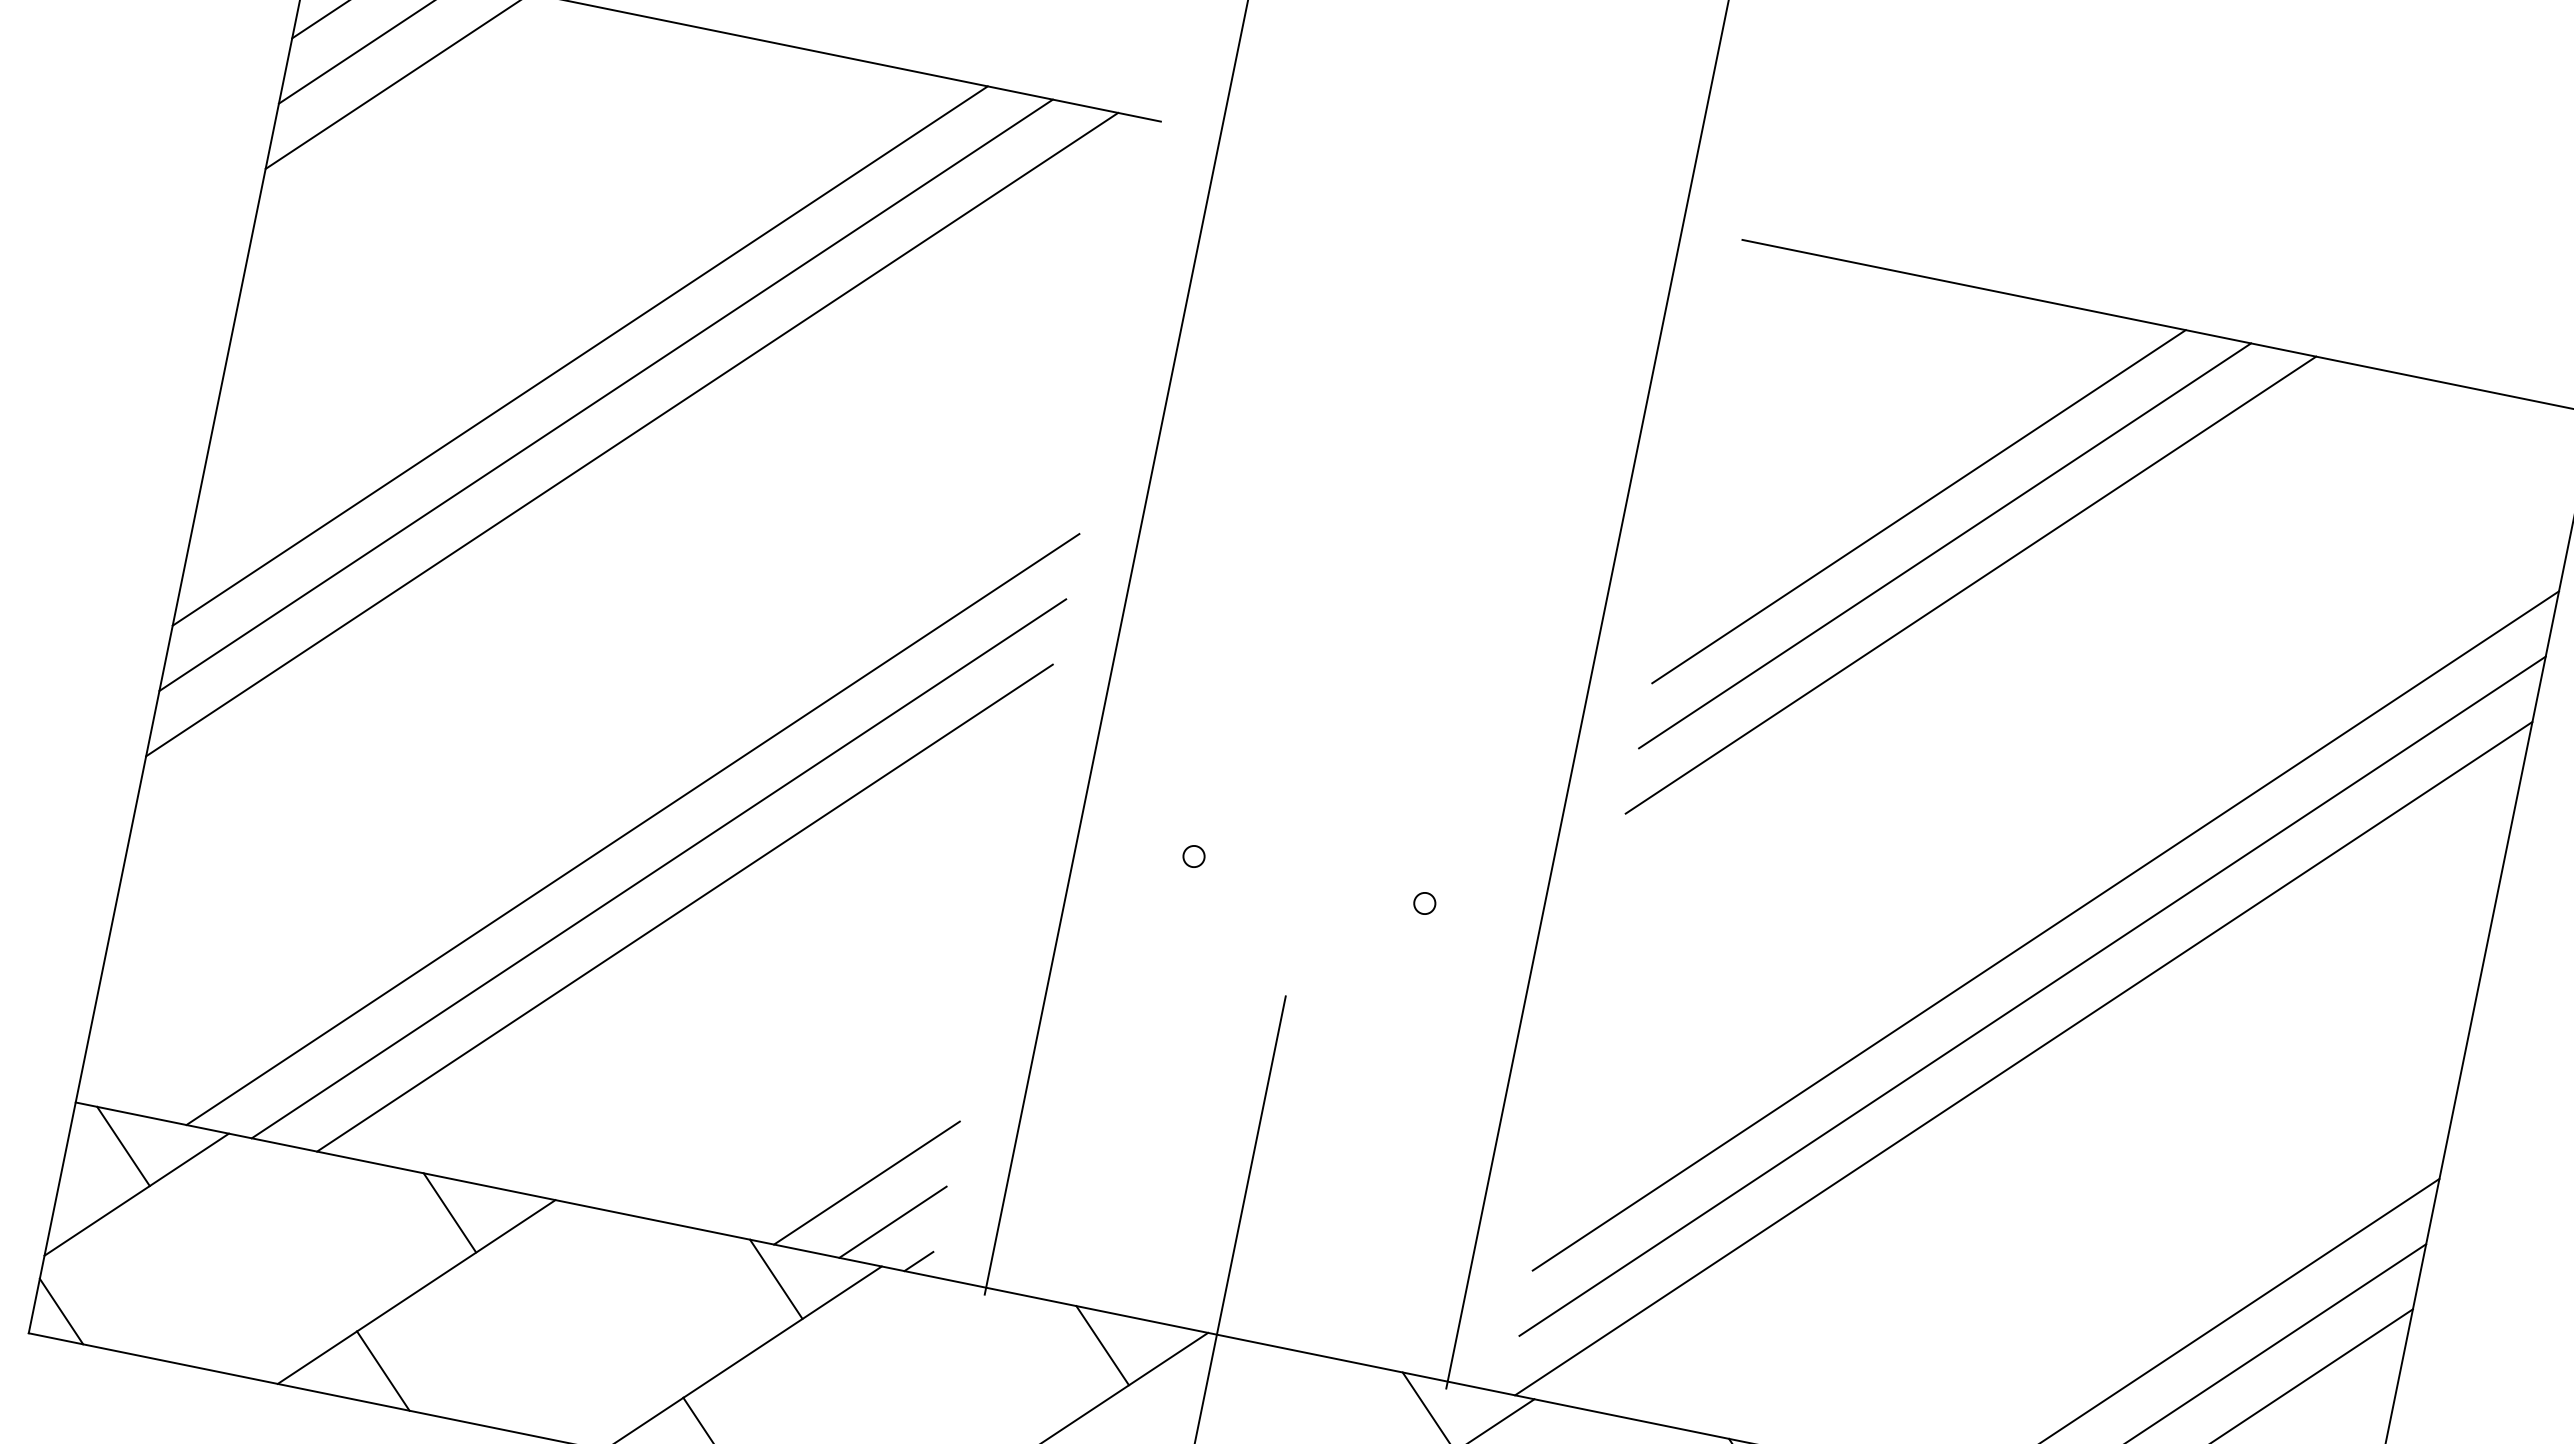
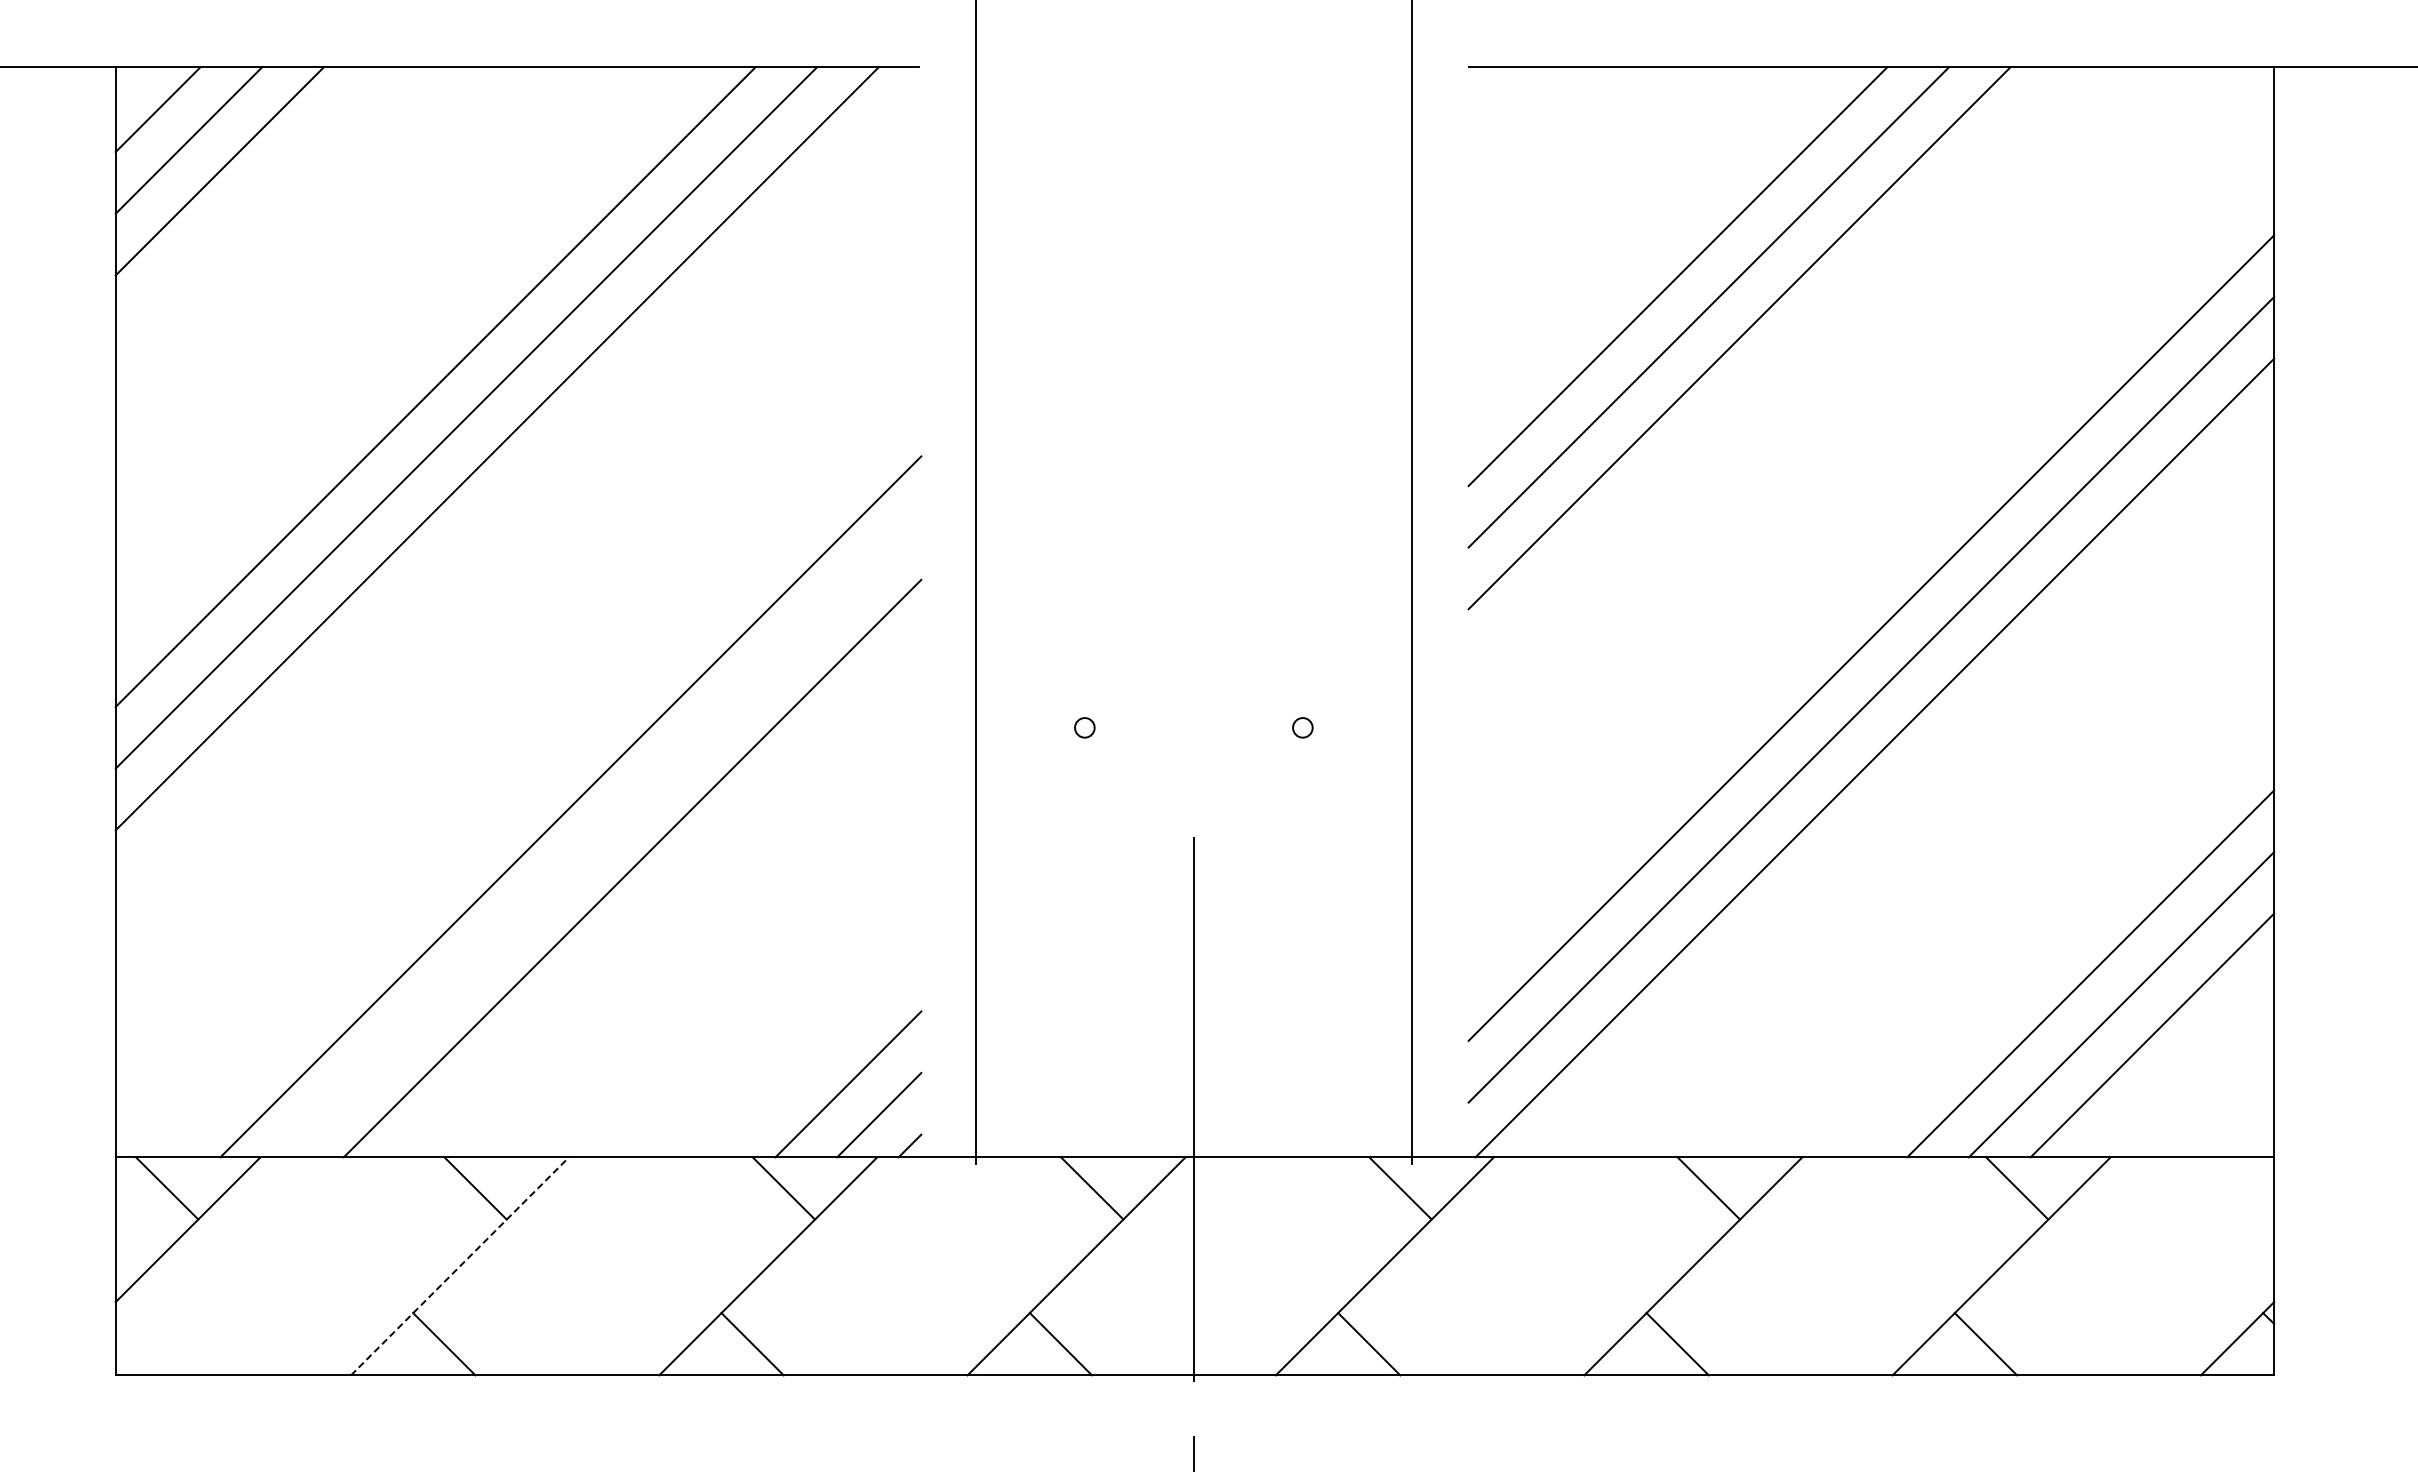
line: (658, 868) -> (601, 837), removed
line: (417, 1292) -> (460, 1266), solid -> dashed
line: (61, 1311) -> (141, 1349), removed

